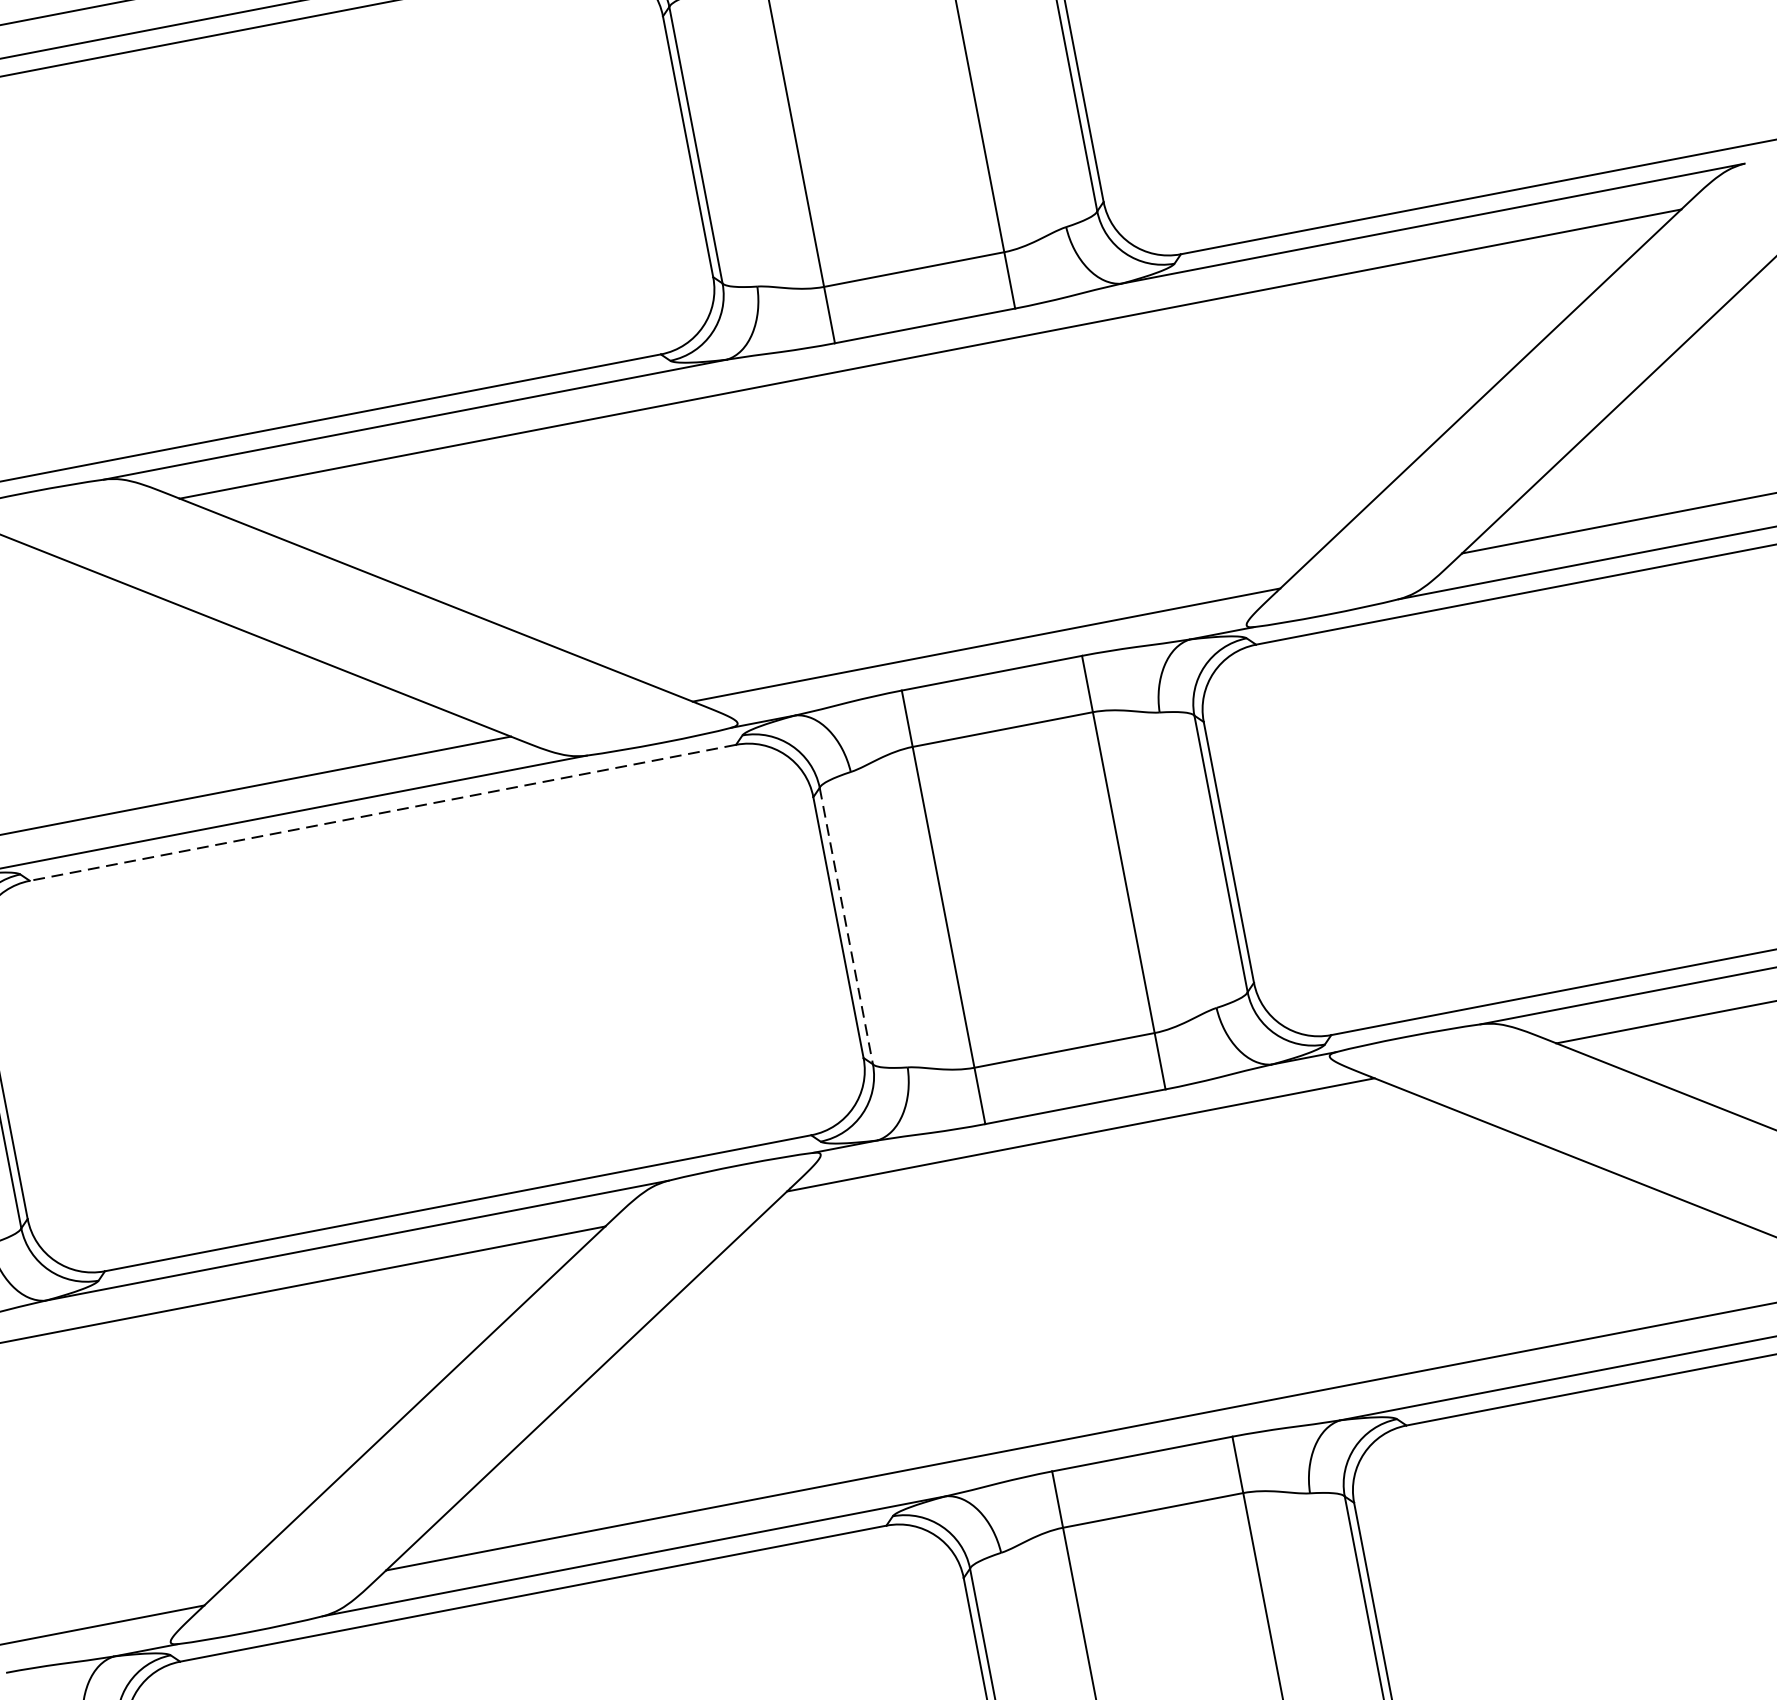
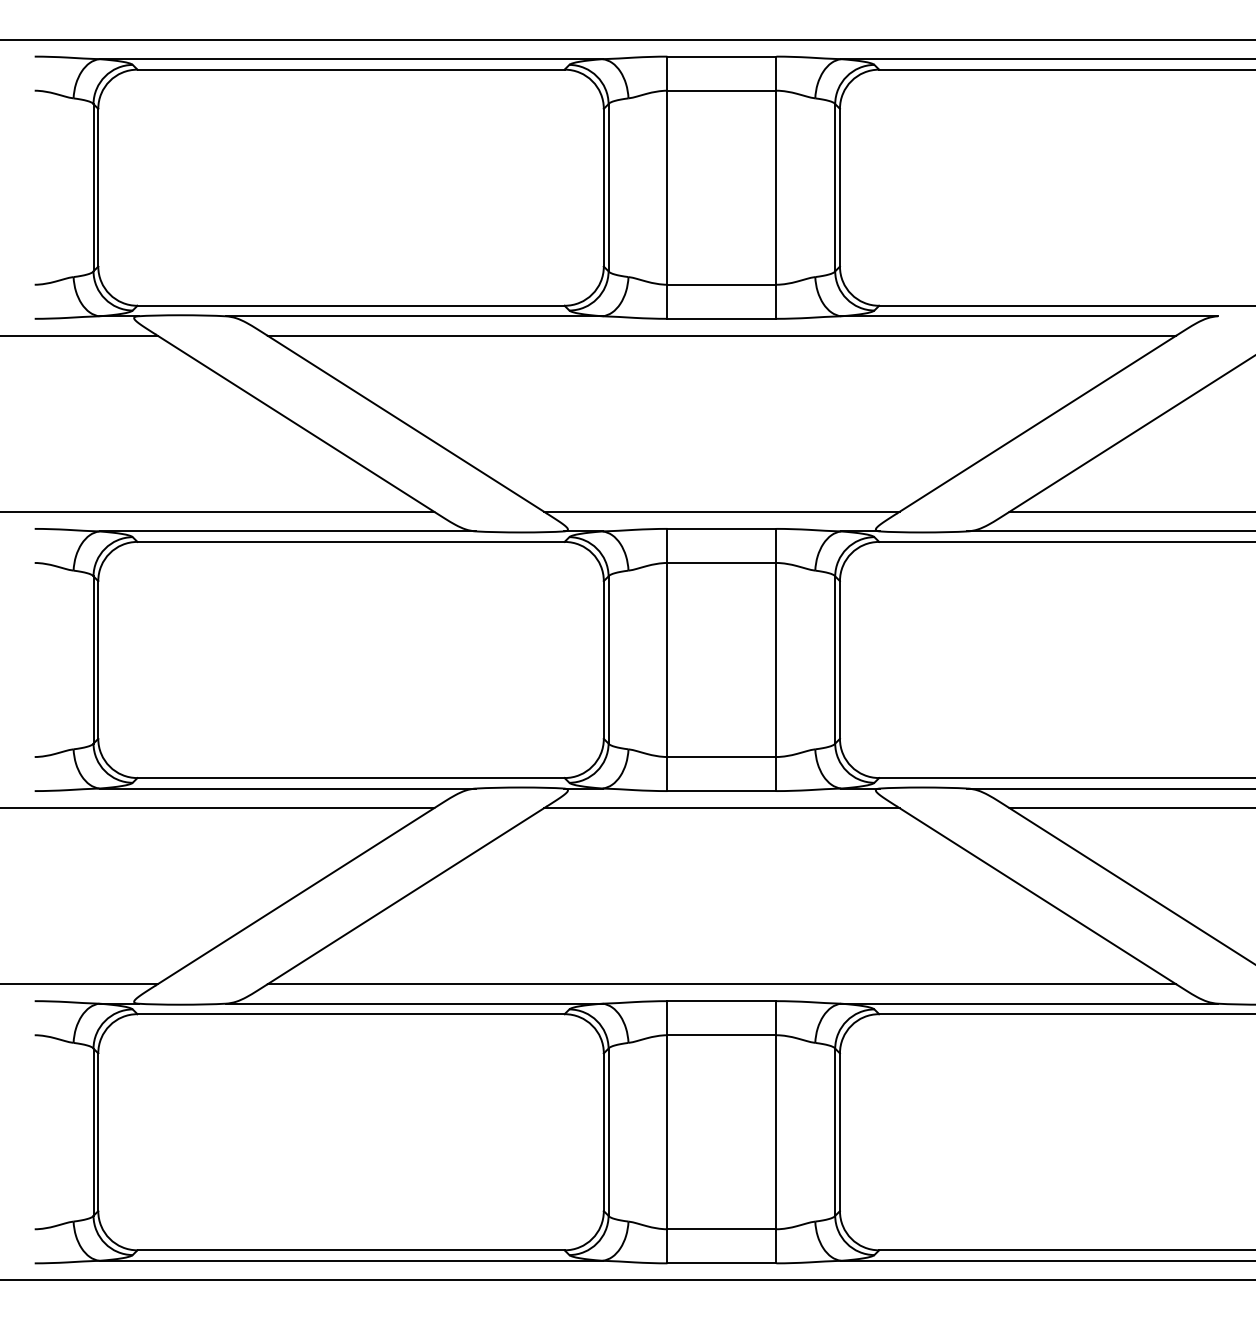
line: (383, 812) -> (351, 541), dashed -> solid
line: (846, 925) -> (608, 659), dashed -> solid

